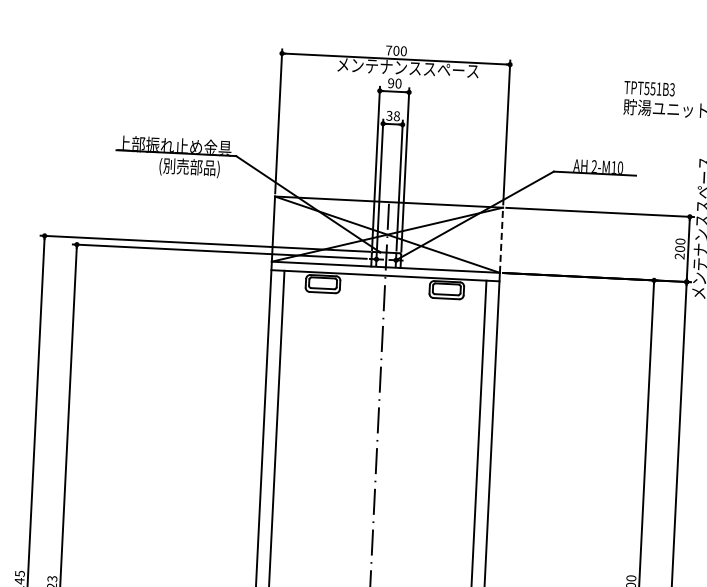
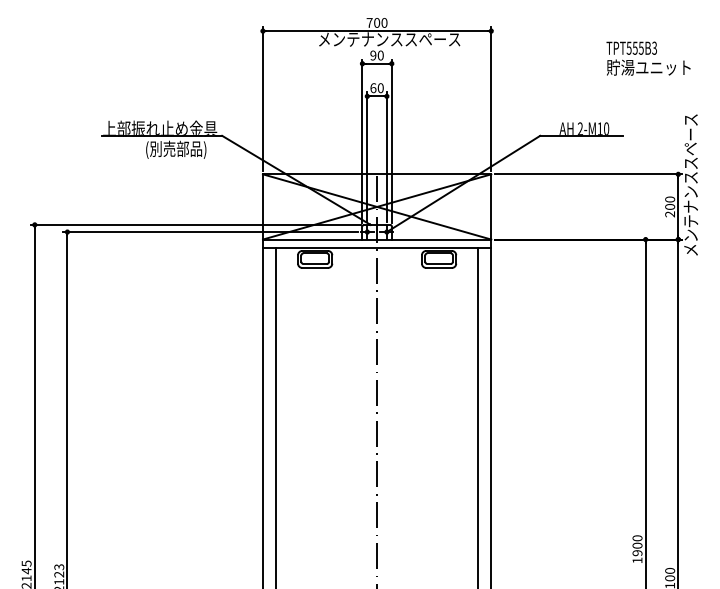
text: (658, 88) -> (640, 47), TPT551B3 -> TPT555B3
text: (392, 116) -> (376, 88), 38 -> 60
line: (501, 239) -> (491, 206), dashed -> solid

